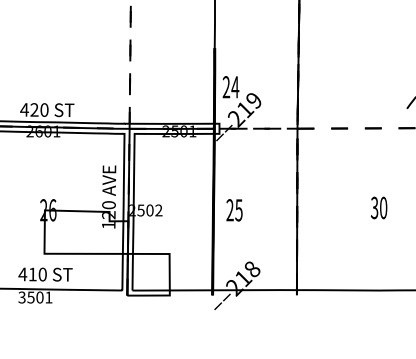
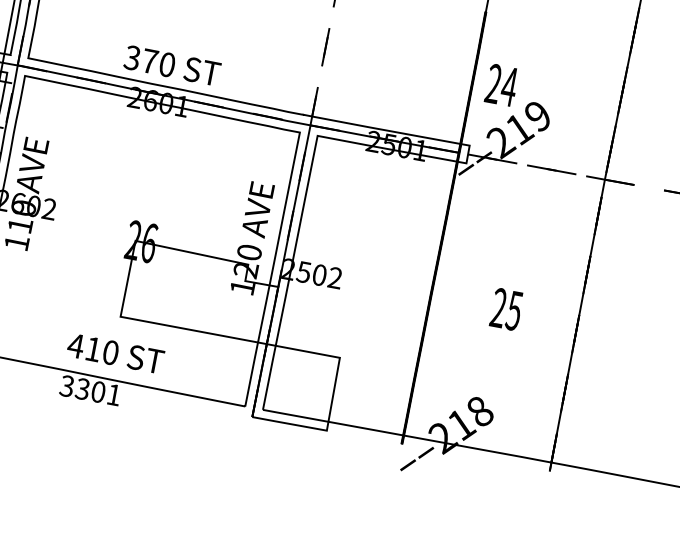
text: (29, 109) -> (141, 58), 420 -> 370
text: (234, 210) -> (506, 309), moved
text: (30, 296) -> (82, 387), 3501 -> 3301

